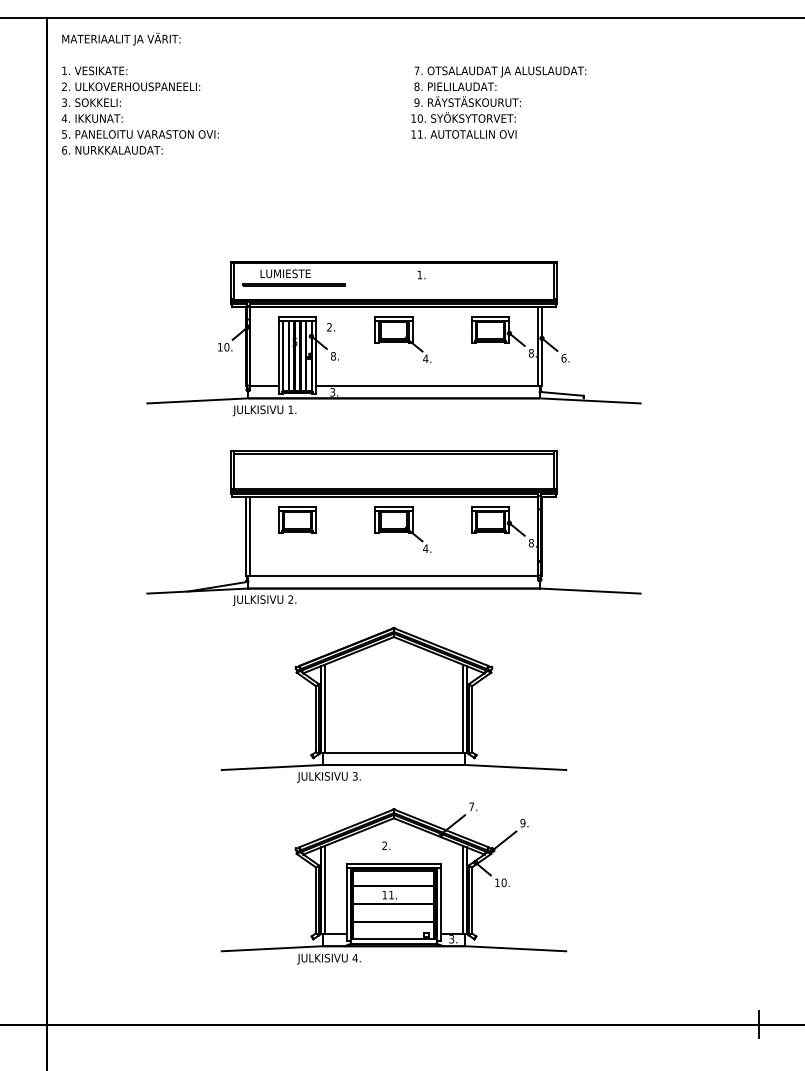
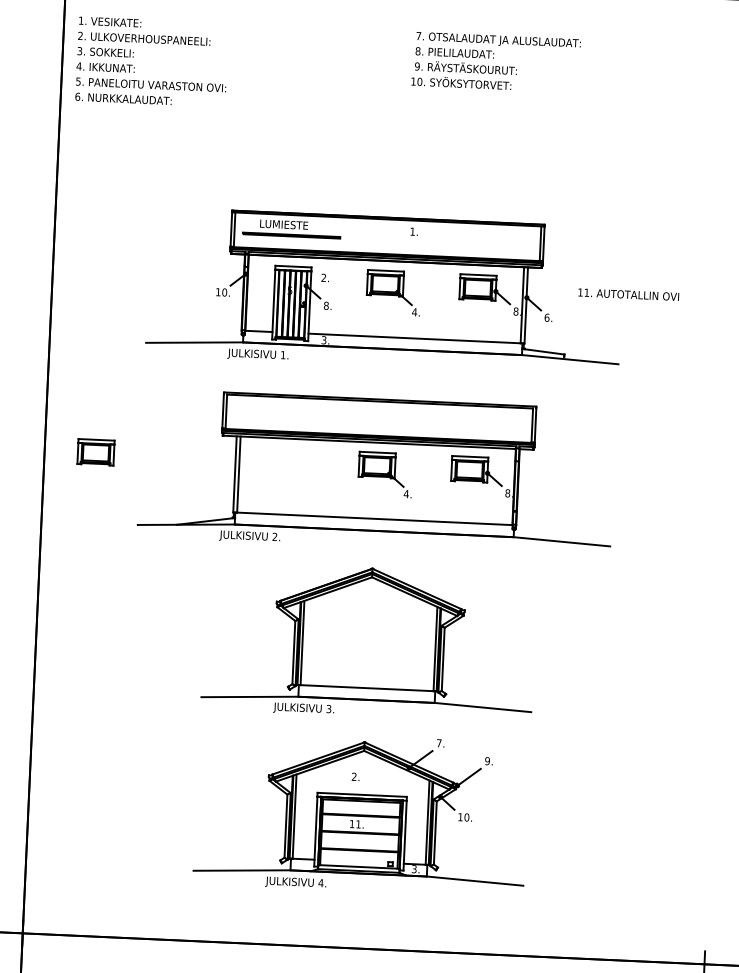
text: (463, 134) -> (628, 294), moved
part: (297, 519) -> (96, 451), moved

